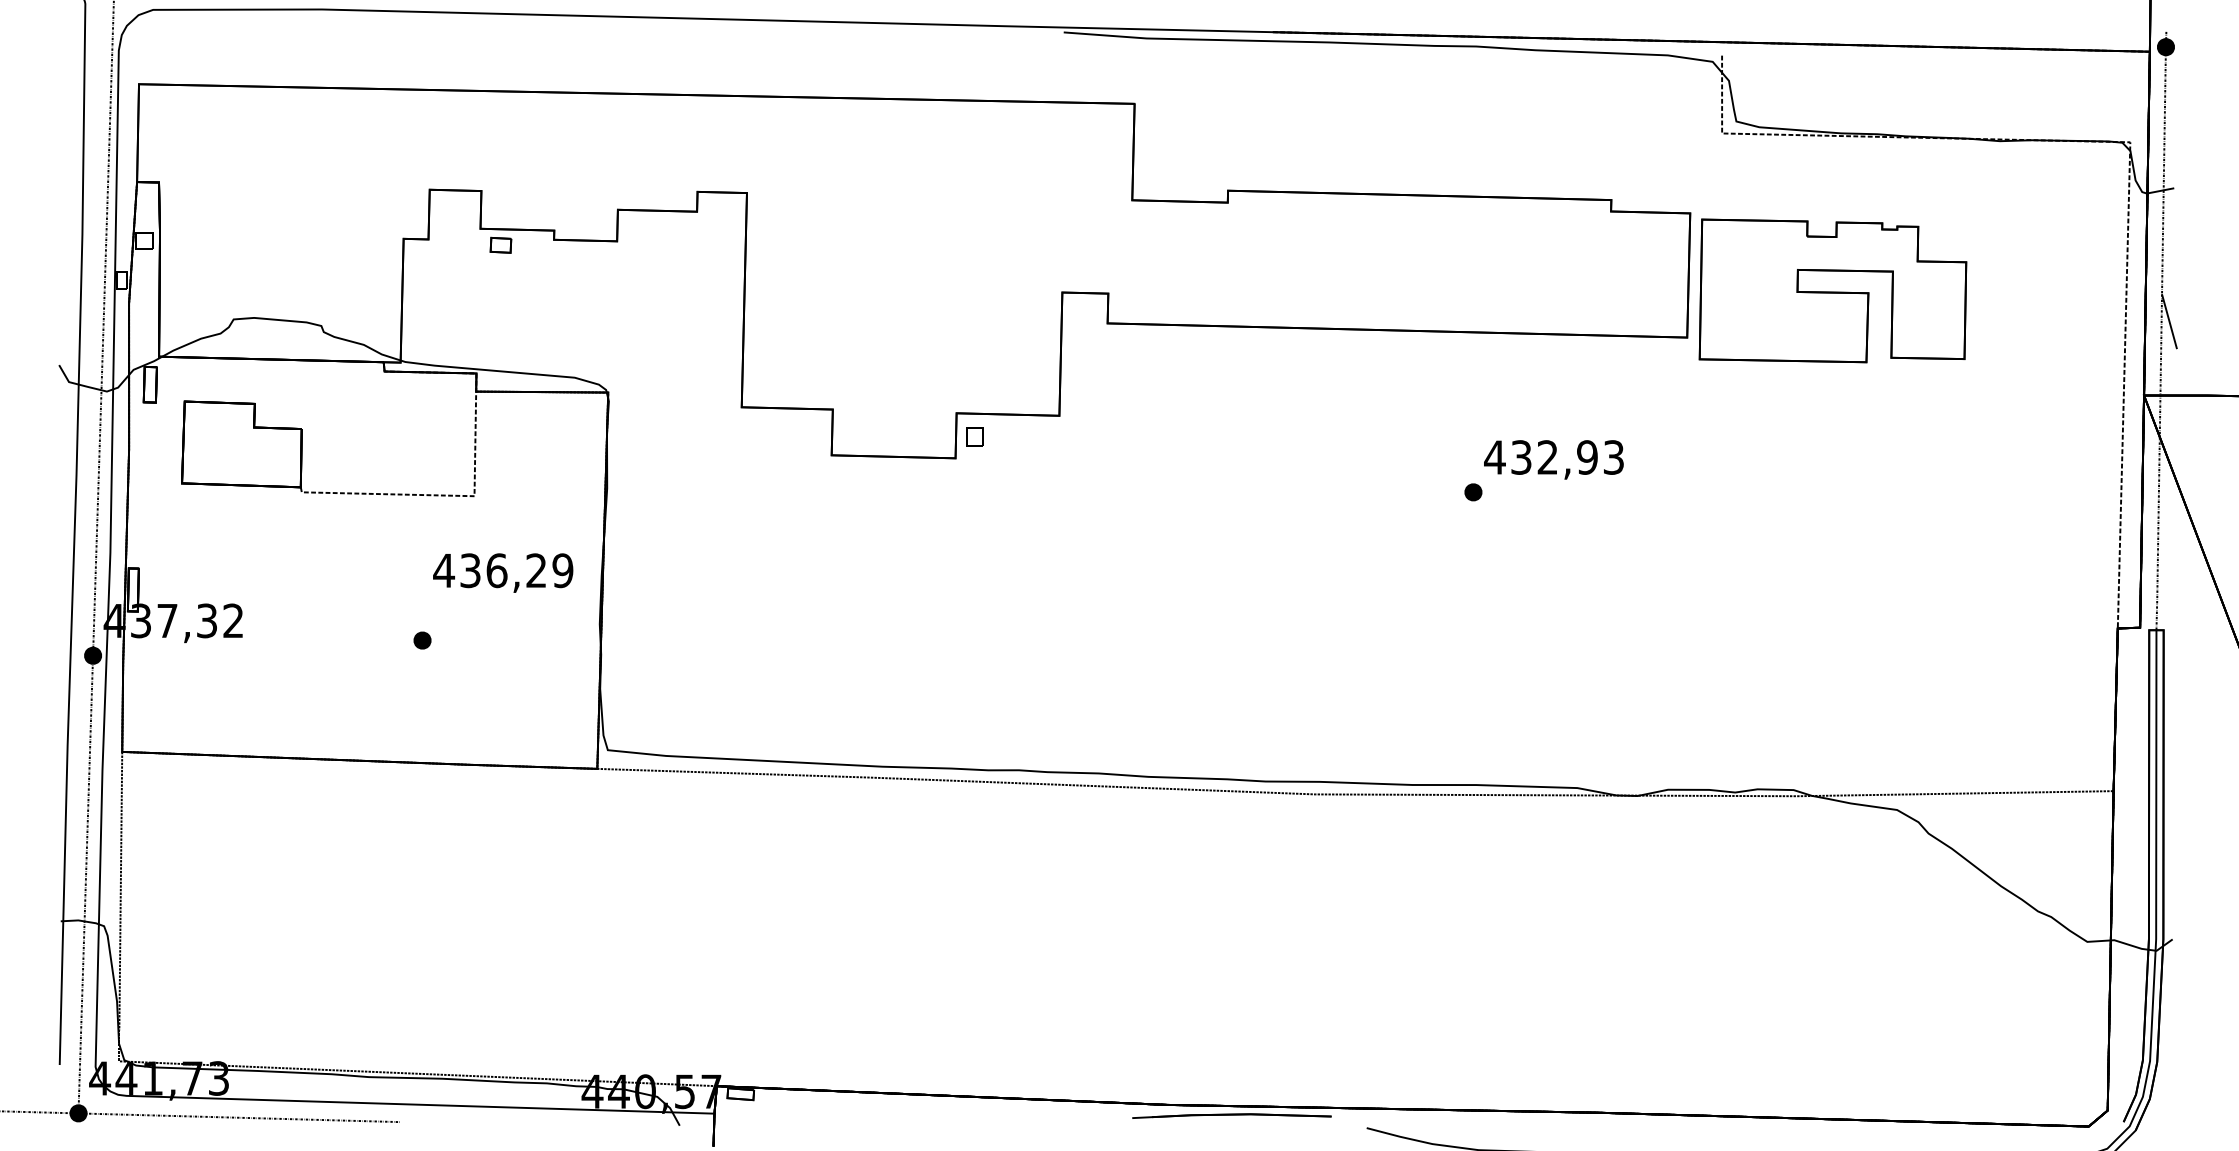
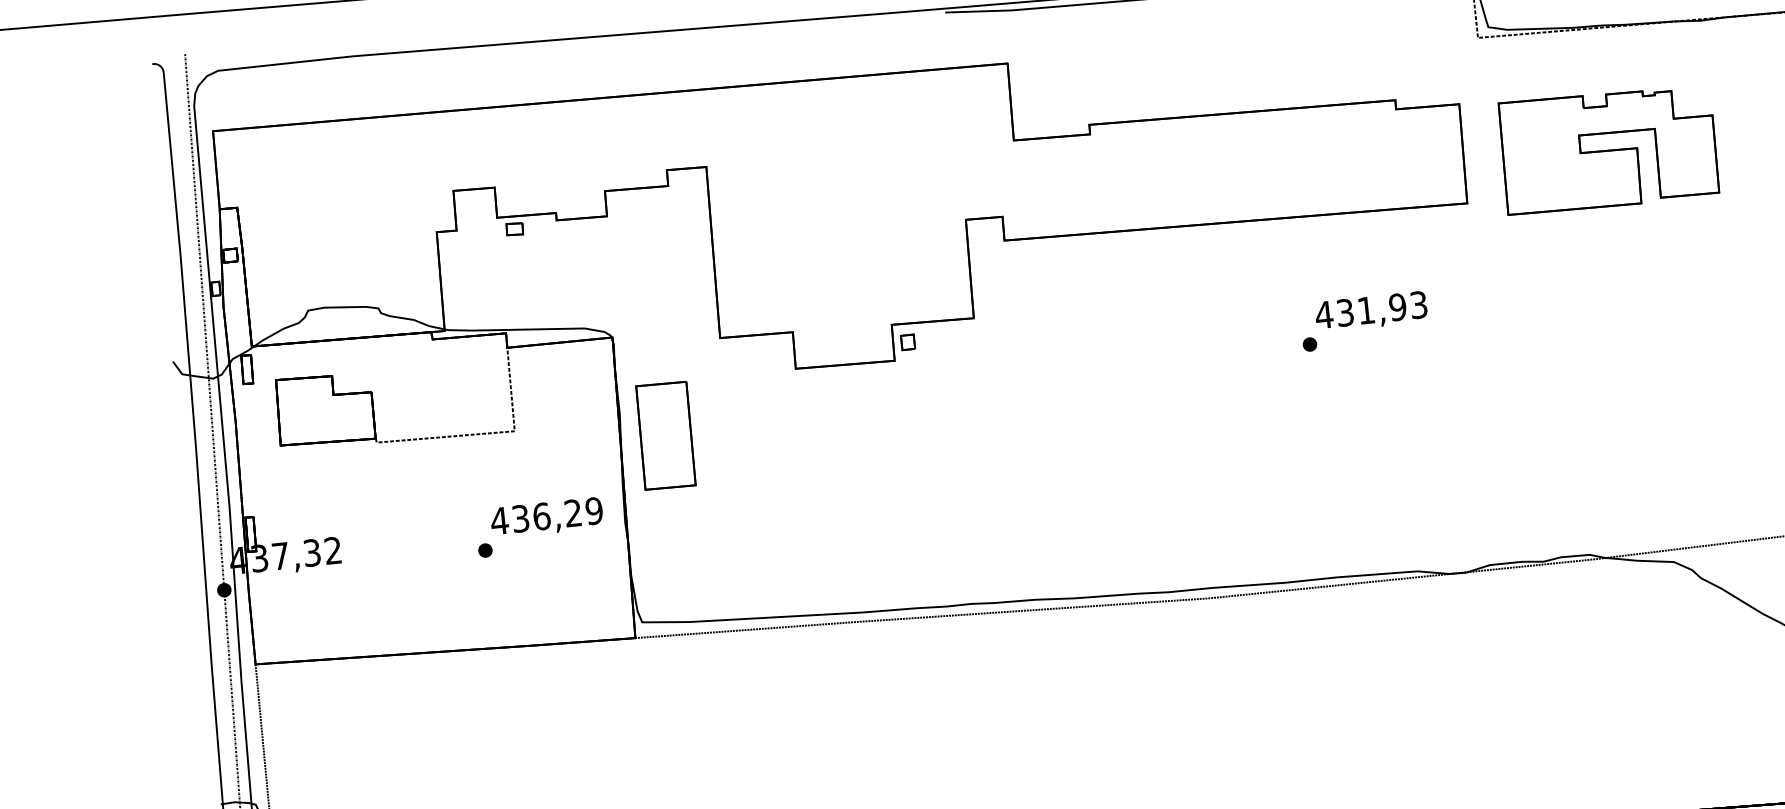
part: (1832, 290) -> (1608, 149), moved
text: (1547, 457) -> (1366, 310), 432,93 -> 431,93
part: (661, 521) -> (665, 435), added
text: (503, 572) -> (547, 517), moved

